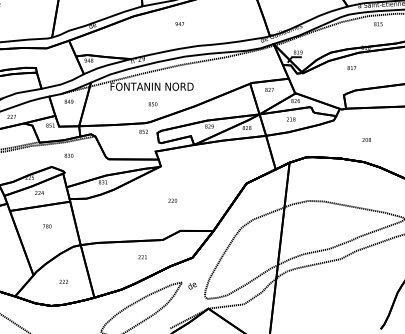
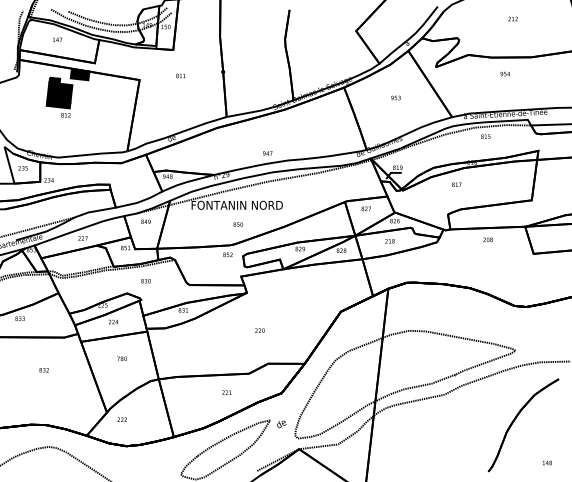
text: (179, 24) -> (267, 153), moved
text: (366, 139) -> (487, 239), moved
text: (63, 281) -> (121, 419), moved

